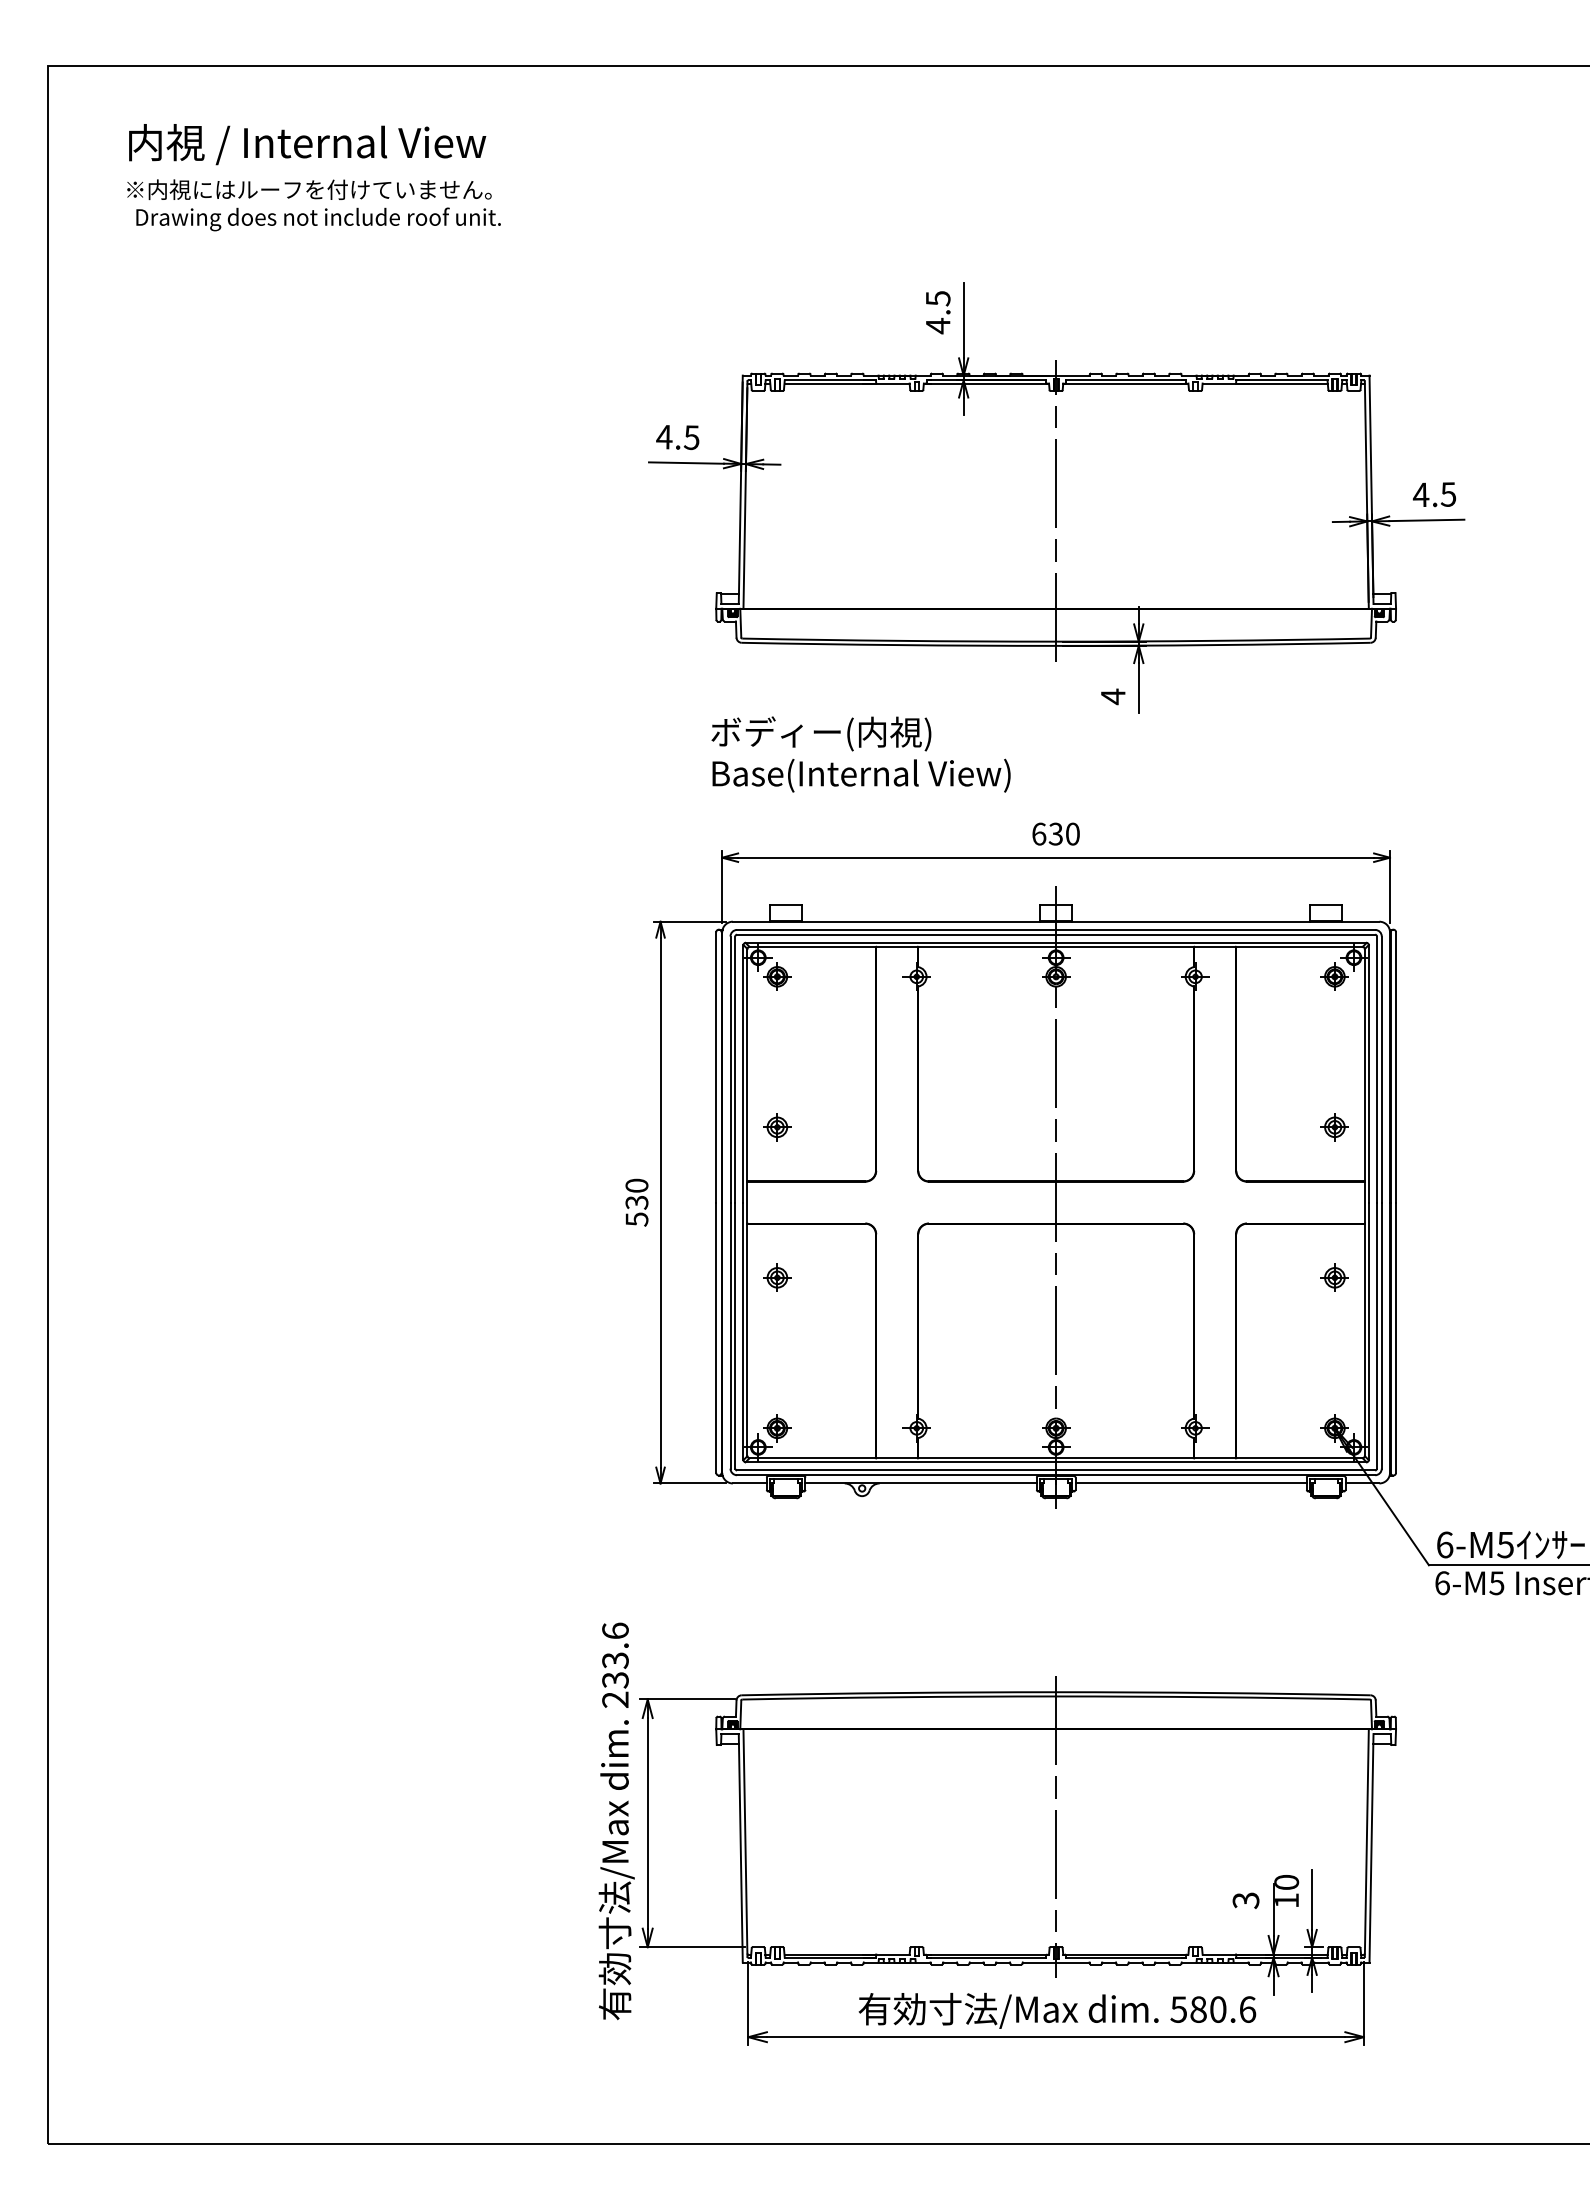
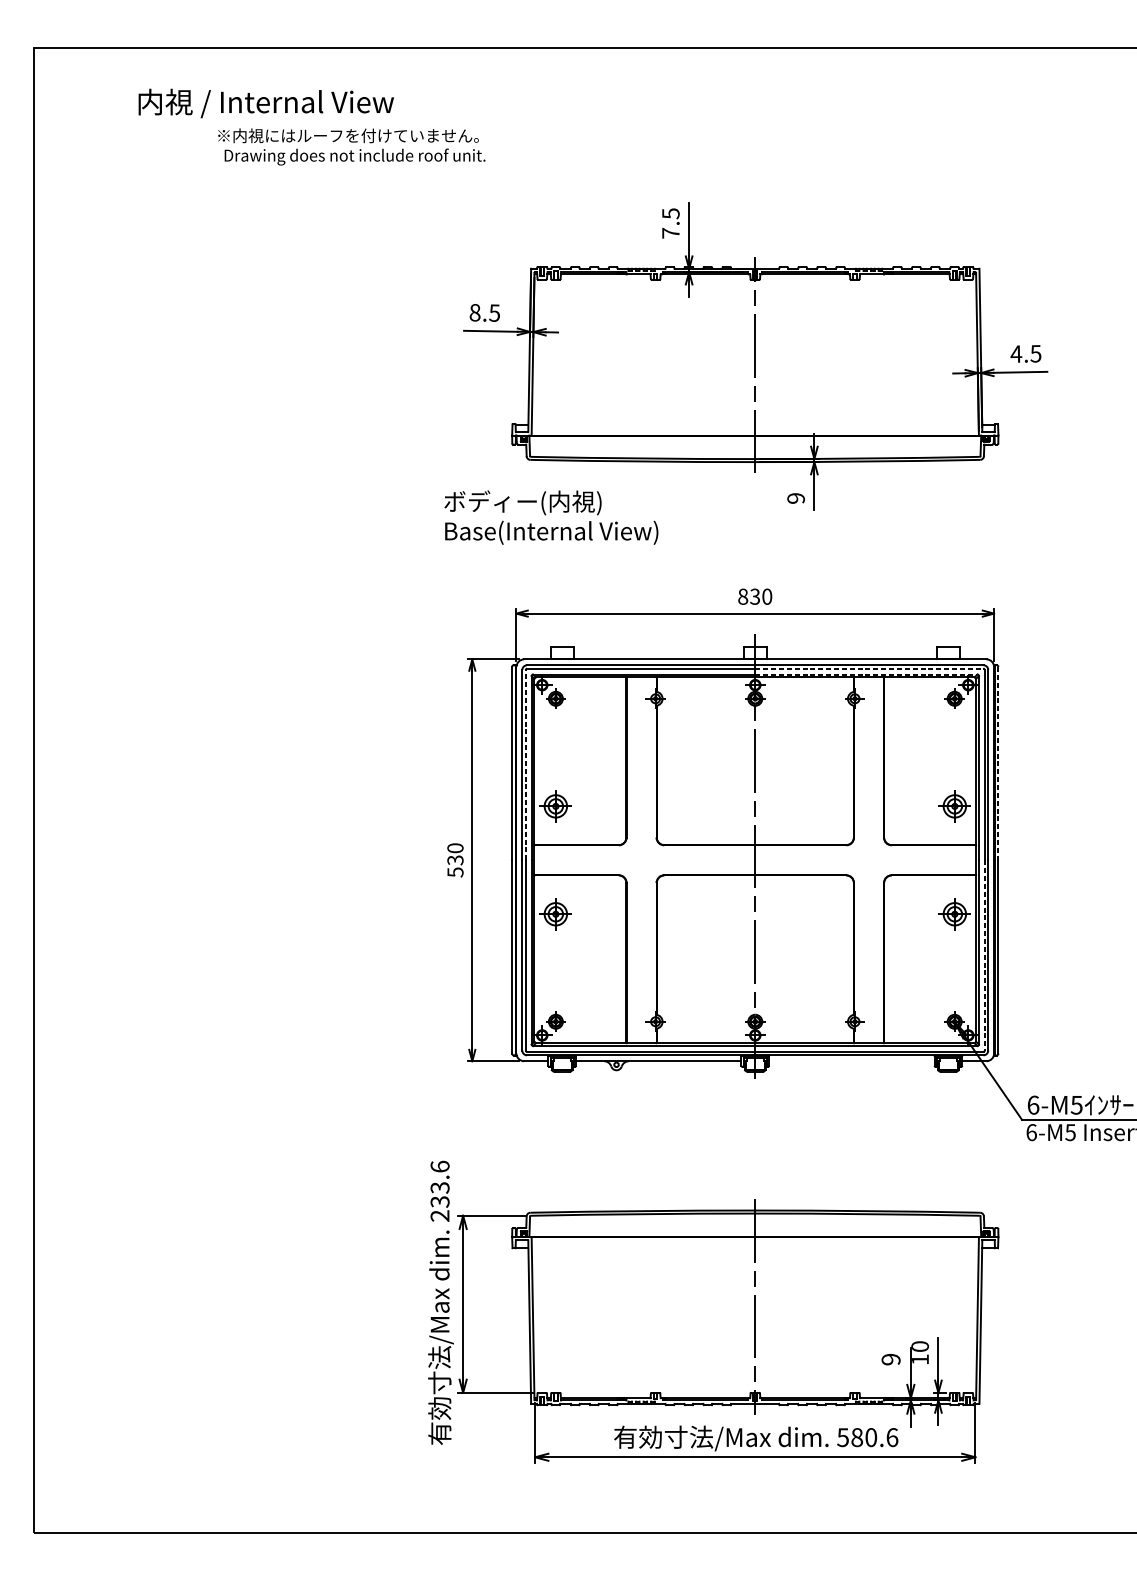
text: (307, 144) -> (266, 103), moved
text: (313, 205) -> (351, 147), moved
text: (938, 325) -> (671, 232), 4.5 -> 7.5
text: (664, 436) -> (475, 312), 4.5 -> 8.5
text: (1112, 696) -> (795, 498), 4 -> 9
text: (860, 754) -> (550, 517), moved
text: (1039, 833) -> (743, 596), 630 -> 830
line: (1215, 934) -> (869, 668), solid -> dashed
line: (1211, 942) -> (866, 674), solid -> dashed
line: (1396, 1067) -> (998, 763), solid -> dashed
line: (735, 1069) -> (525, 765), solid -> dashed
part: (777, 1127) -> (555, 806), size x1.6
part: (1334, 1127) -> (954, 806), size x1.6
part: (777, 1277) -> (555, 913), size x1.6
part: (1334, 1277) -> (954, 913), size x1.6
line: (1377, 1336) -> (985, 956), solid -> dashed
line: (1190, 1483) -> (851, 1061), removed
text: (1245, 1900) -> (890, 1359), 3 -> 9

